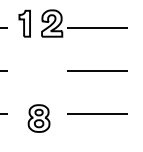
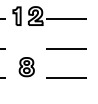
part: (38, 119) -> (26, 67), moved

